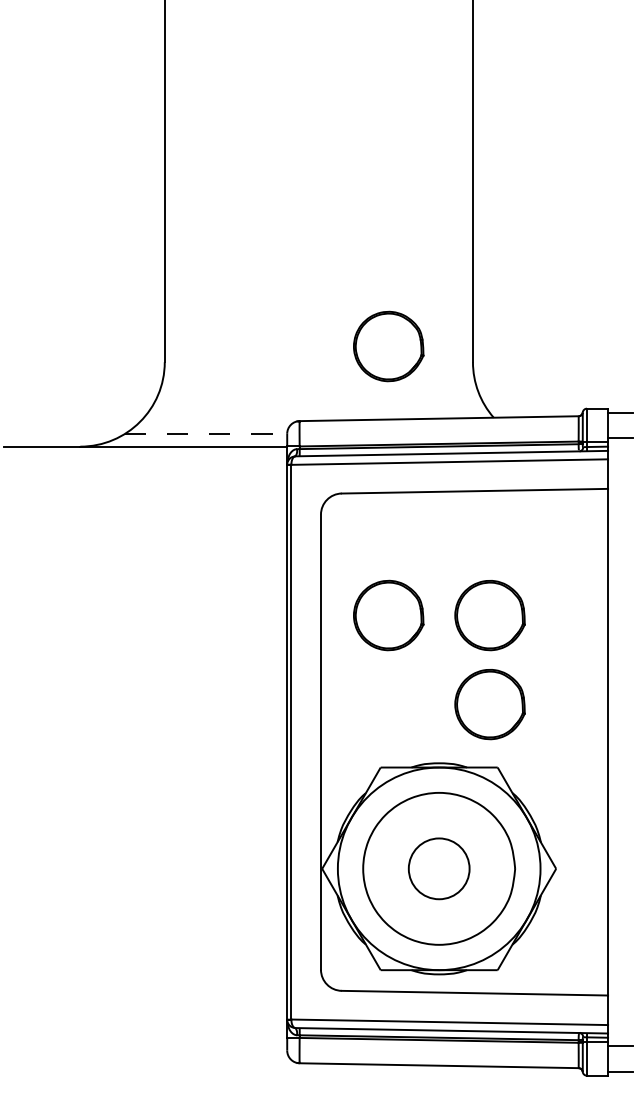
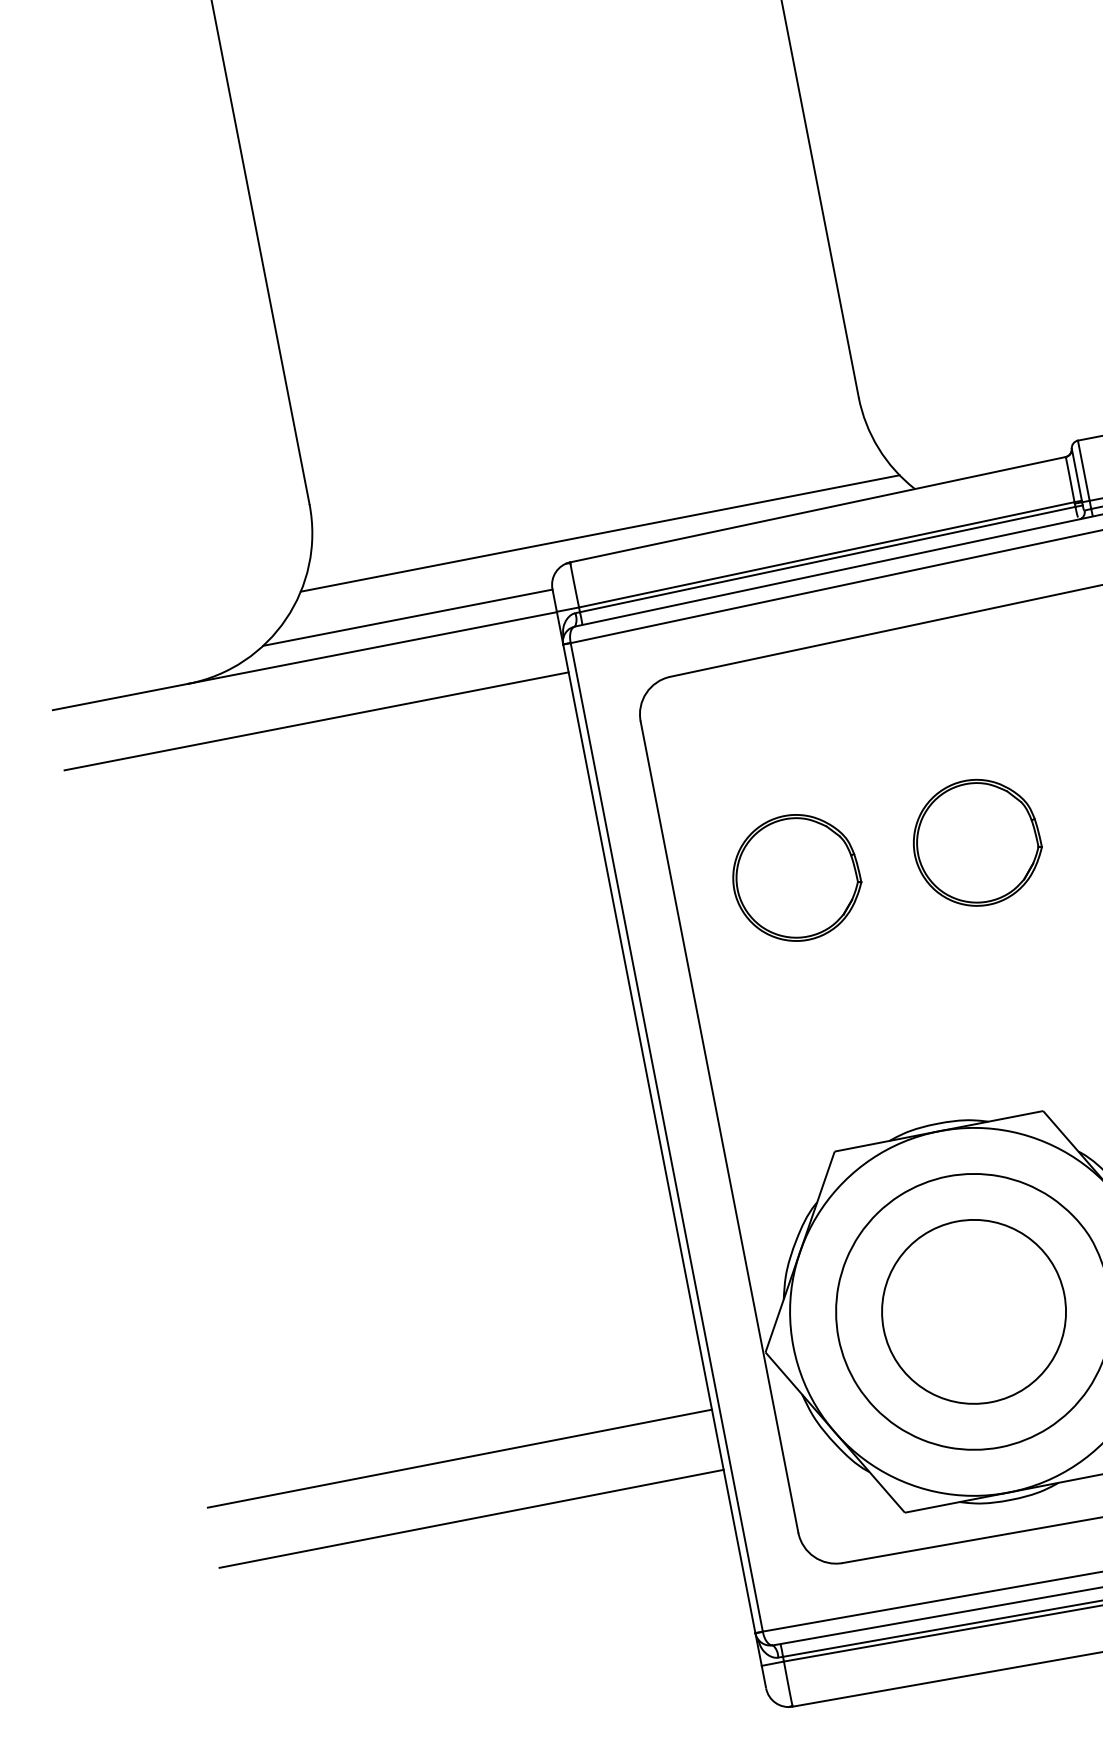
part: (388, 346) -> (702, 398), removed
line: (318, 408) -> (599, 533), added
line: (206, 434) -> (408, 618), dashed -> solid
line: (145, 480) -> (316, 721), added
part: (489, 704) -> (1006, 1001), removed
circle: (438, 868) -> (972, 1311), size x1.67
line: (145, 894) -> (459, 1459), added
line: (145, 927) -> (470, 1518), added

